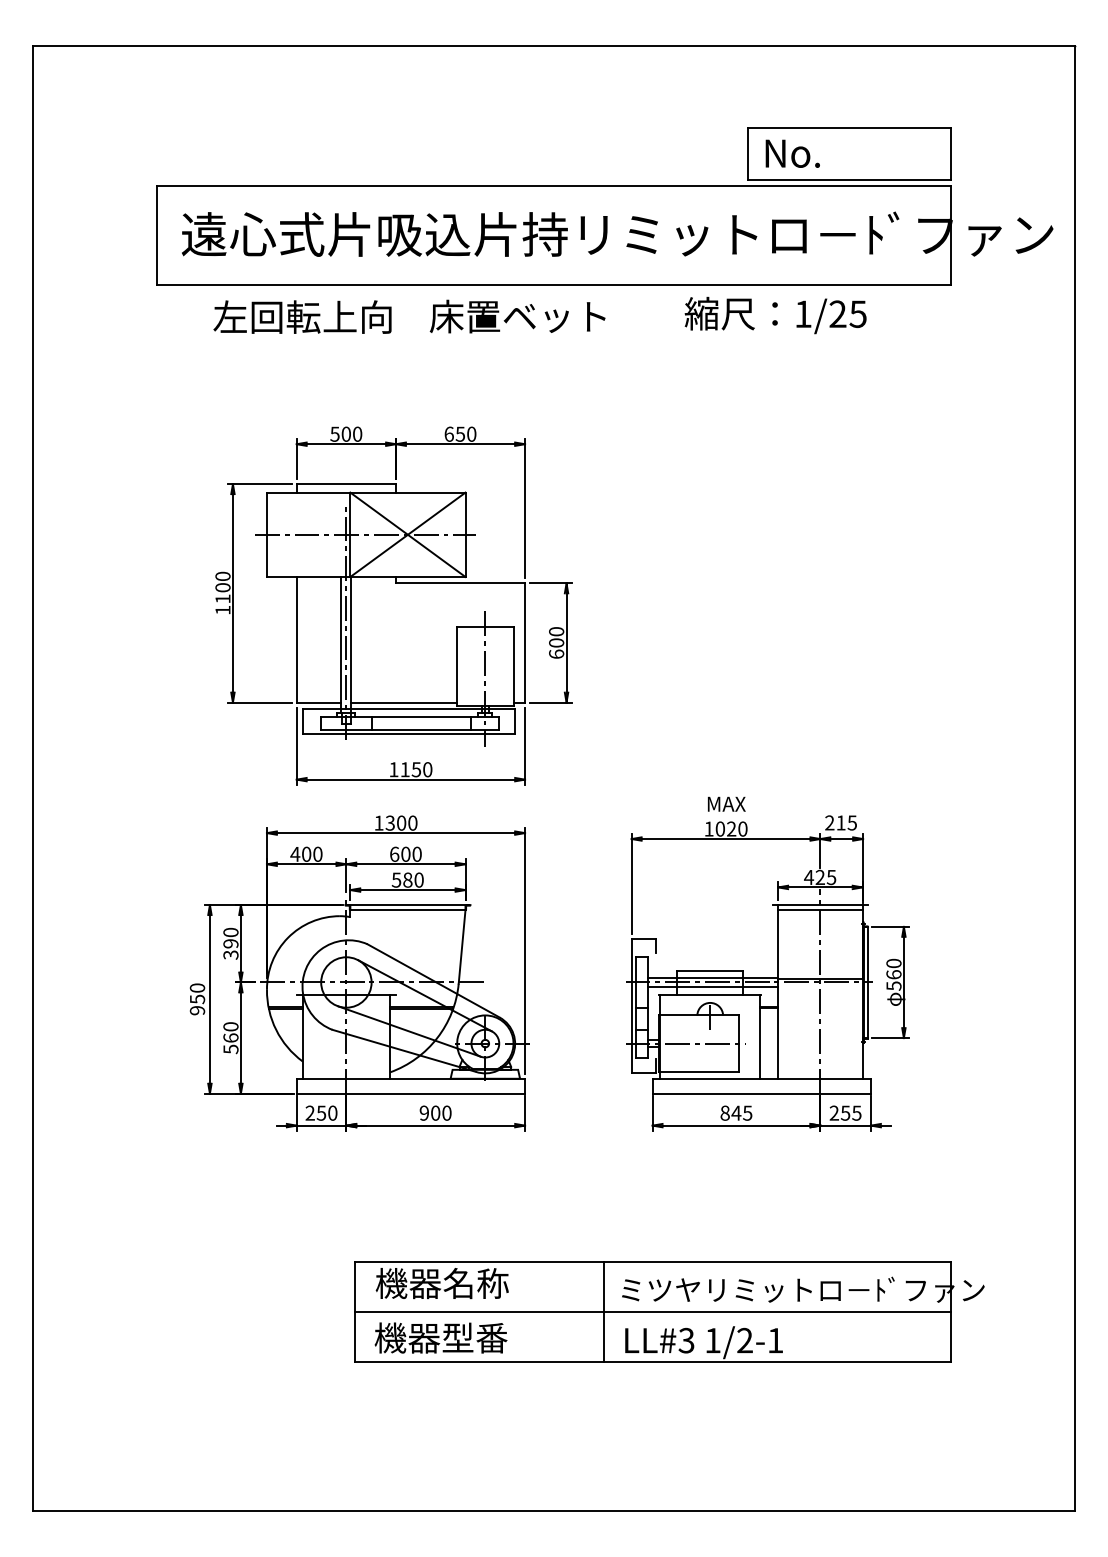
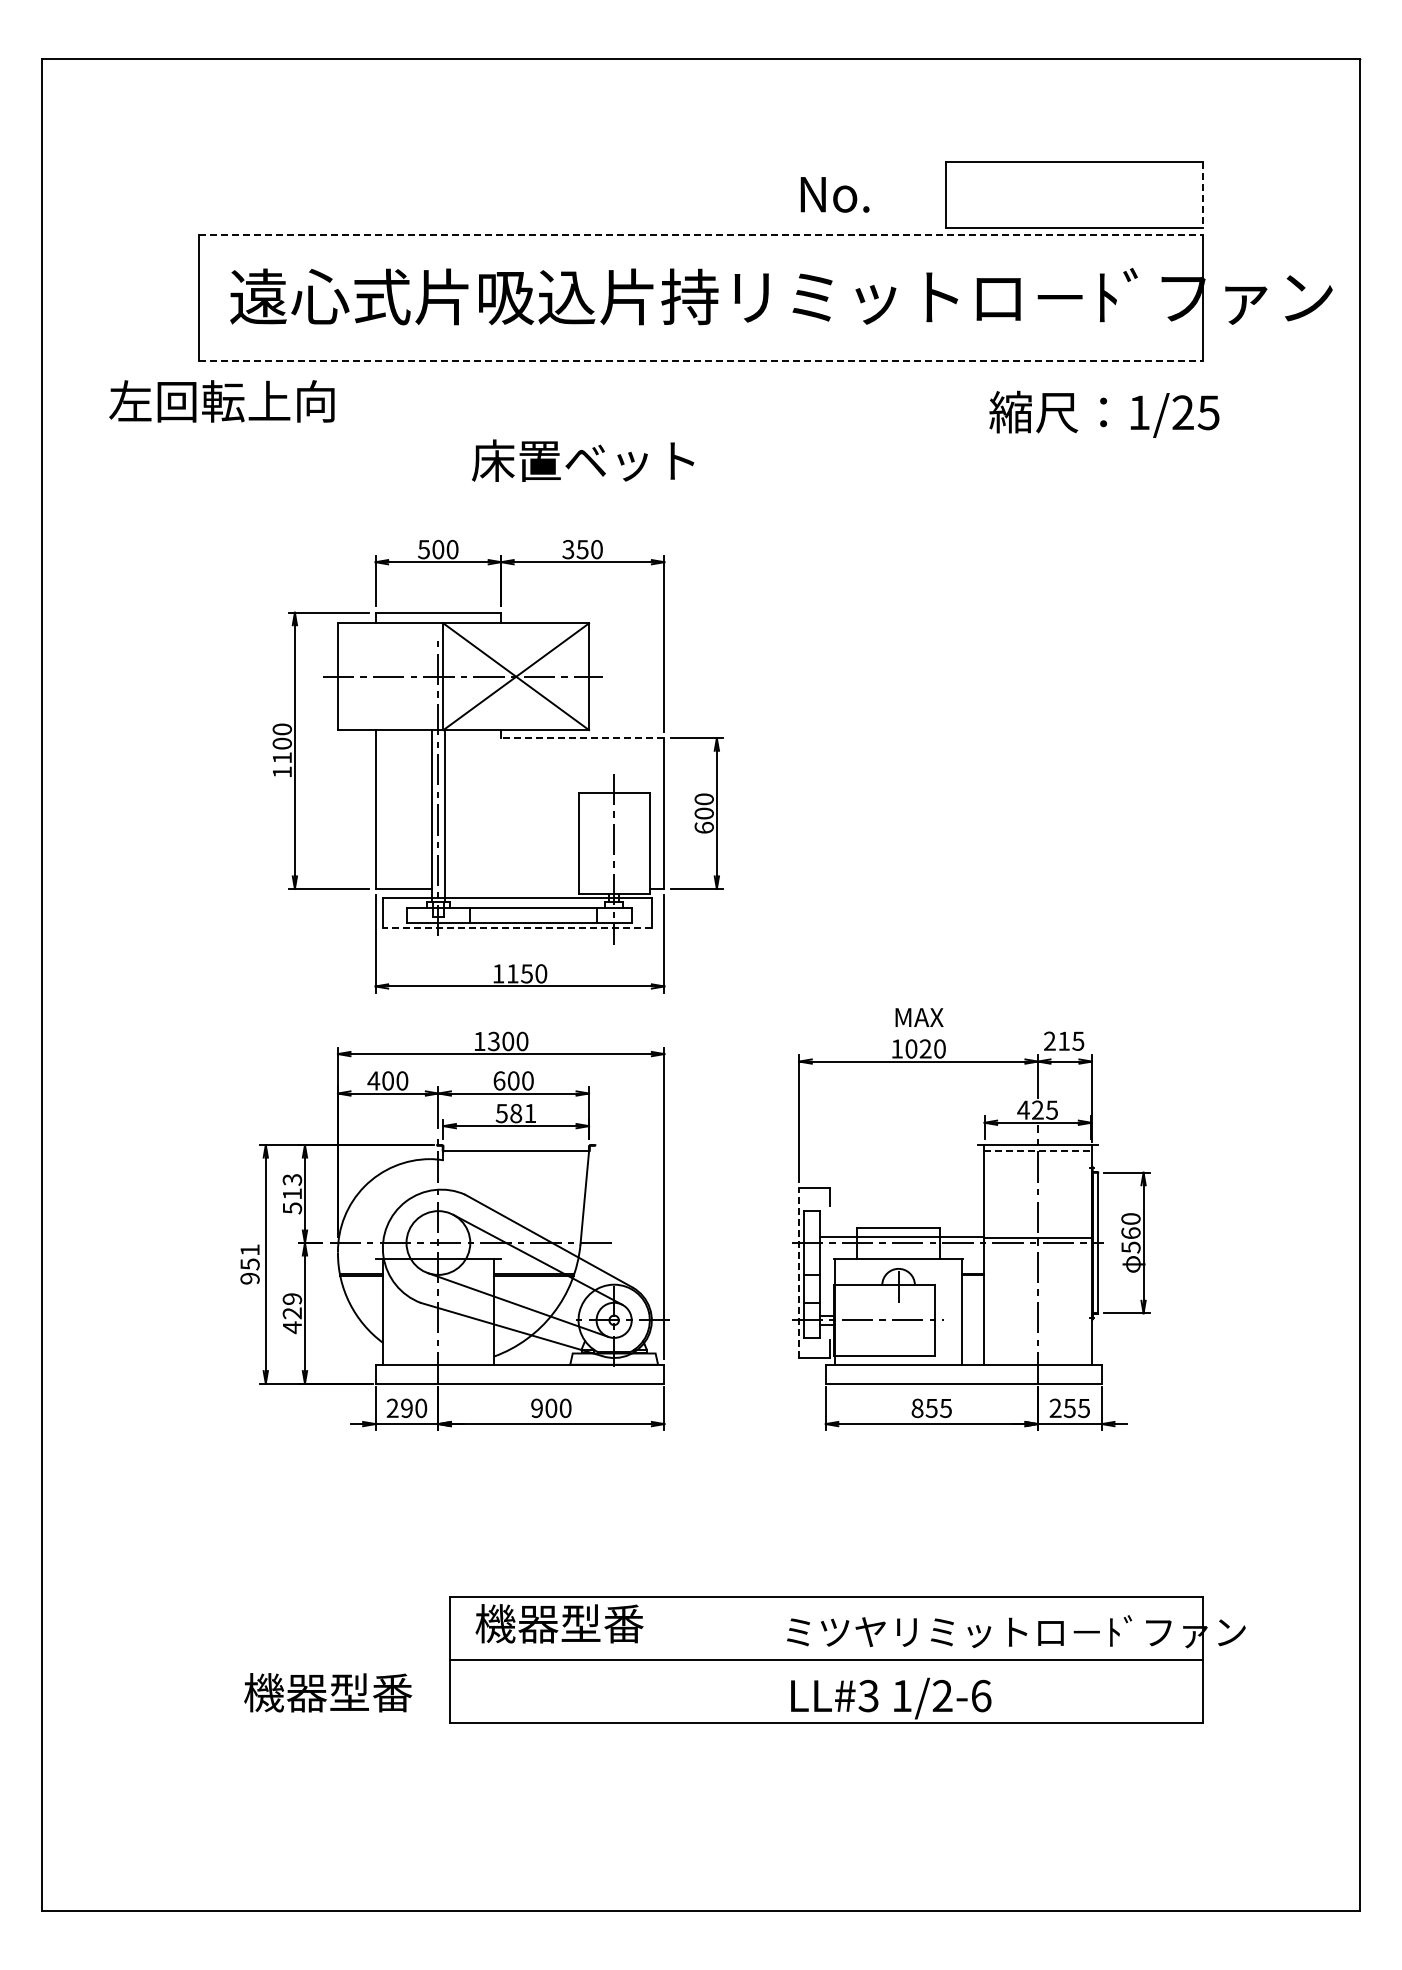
text: (792, 153) -> (834, 194), moved
line: (951, 154) -> (1203, 195), solid -> dashed
line: (554, 185) -> (701, 235), solid -> dashed
line: (554, 284) -> (701, 360), solid -> dashed
text: (775, 314) -> (1104, 413), moved
text: (518, 316) -> (583, 460), moved
text: (302, 317) -> (221, 401), moved
text: (449, 434) -> (568, 549), 650 -> 350
line: (460, 583) -> (582, 738), solid -> dashed
line: (404, 702) -> (511, 888), removed
line: (408, 733) -> (517, 928), solid -> dashed
text: (419, 880) -> (530, 1113), 580 -> 581
line: (408, 905) -> (516, 1145), removed
line: (820, 910) -> (1037, 1151), solid -> dashed
text: (231, 943) -> (292, 1193), 390 -> 513
text: (197, 987) -> (249, 1249), 950 -> 951
line: (712, 987) -> (901, 1249), removed
line: (631, 1005) -> (799, 1272), solid -> dashed
text: (231, 1038) -> (292, 1313), 560 -> 429
text: (321, 1112) -> (406, 1407), 250 -> 290
text: (736, 1113) -> (931, 1408), 845 -> 855
text: (476, 1283) -> (602, 1623), 機器名称 -> 機器型番
line: (603, 1311) -> (763, 1659), removed
text: (441, 1337) -> (328, 1692), moved
text: (775, 1340) -> (981, 1695), 1/2-1 -> 1/2-6

